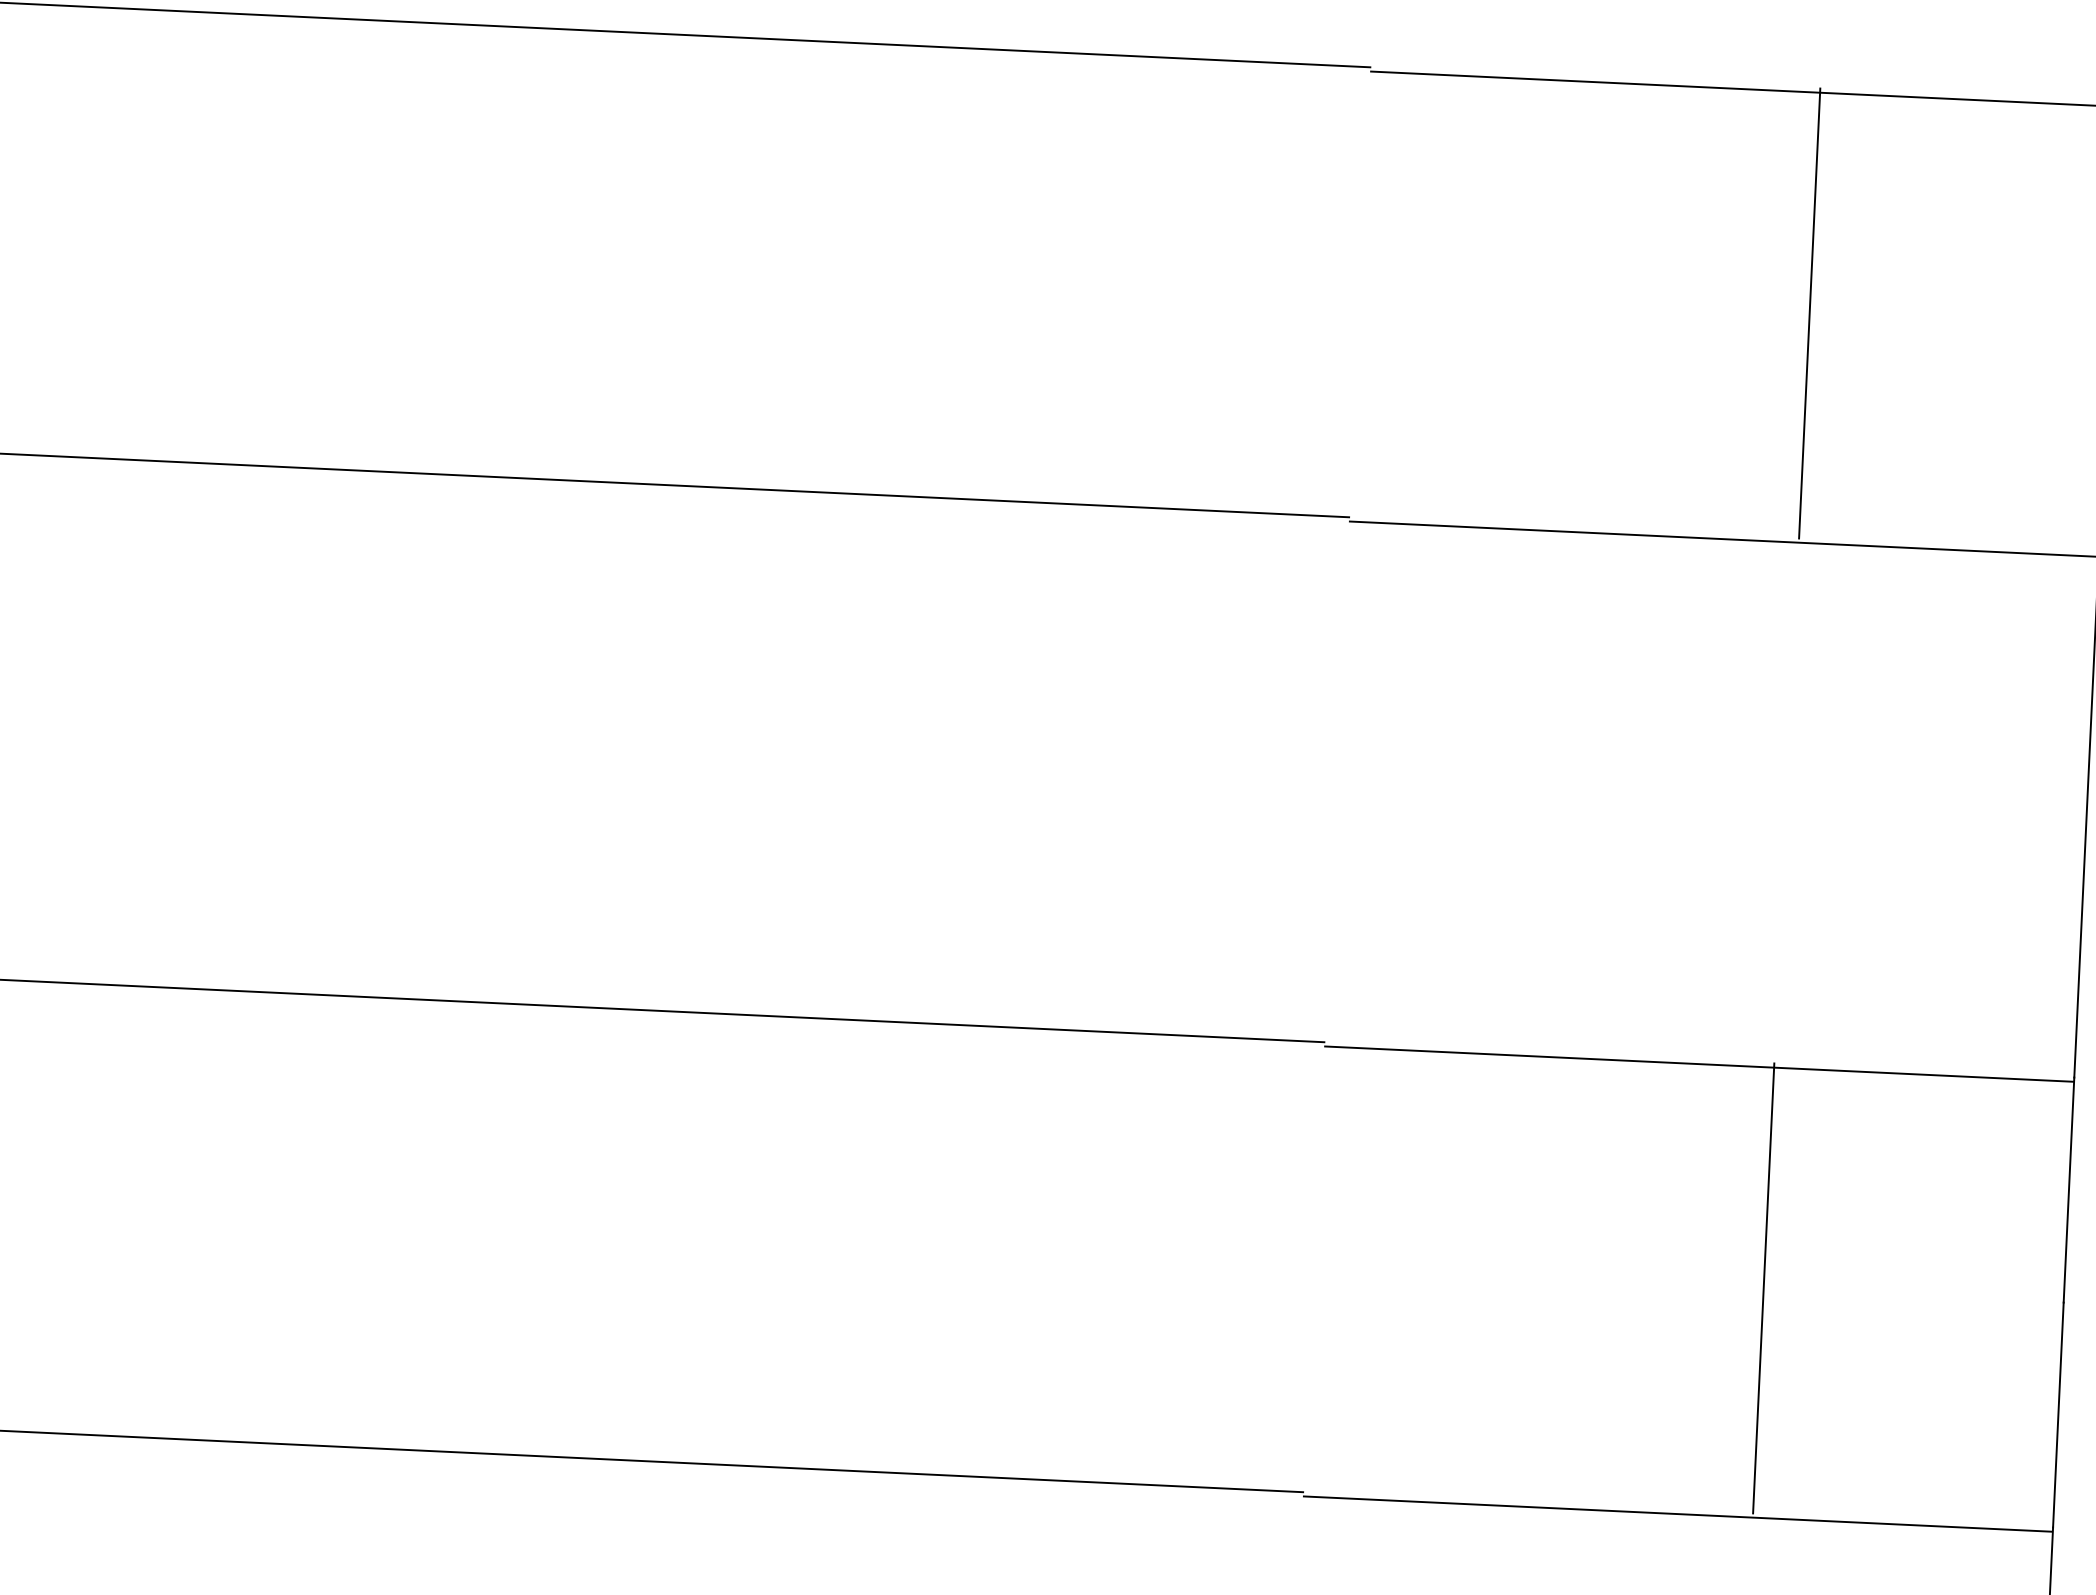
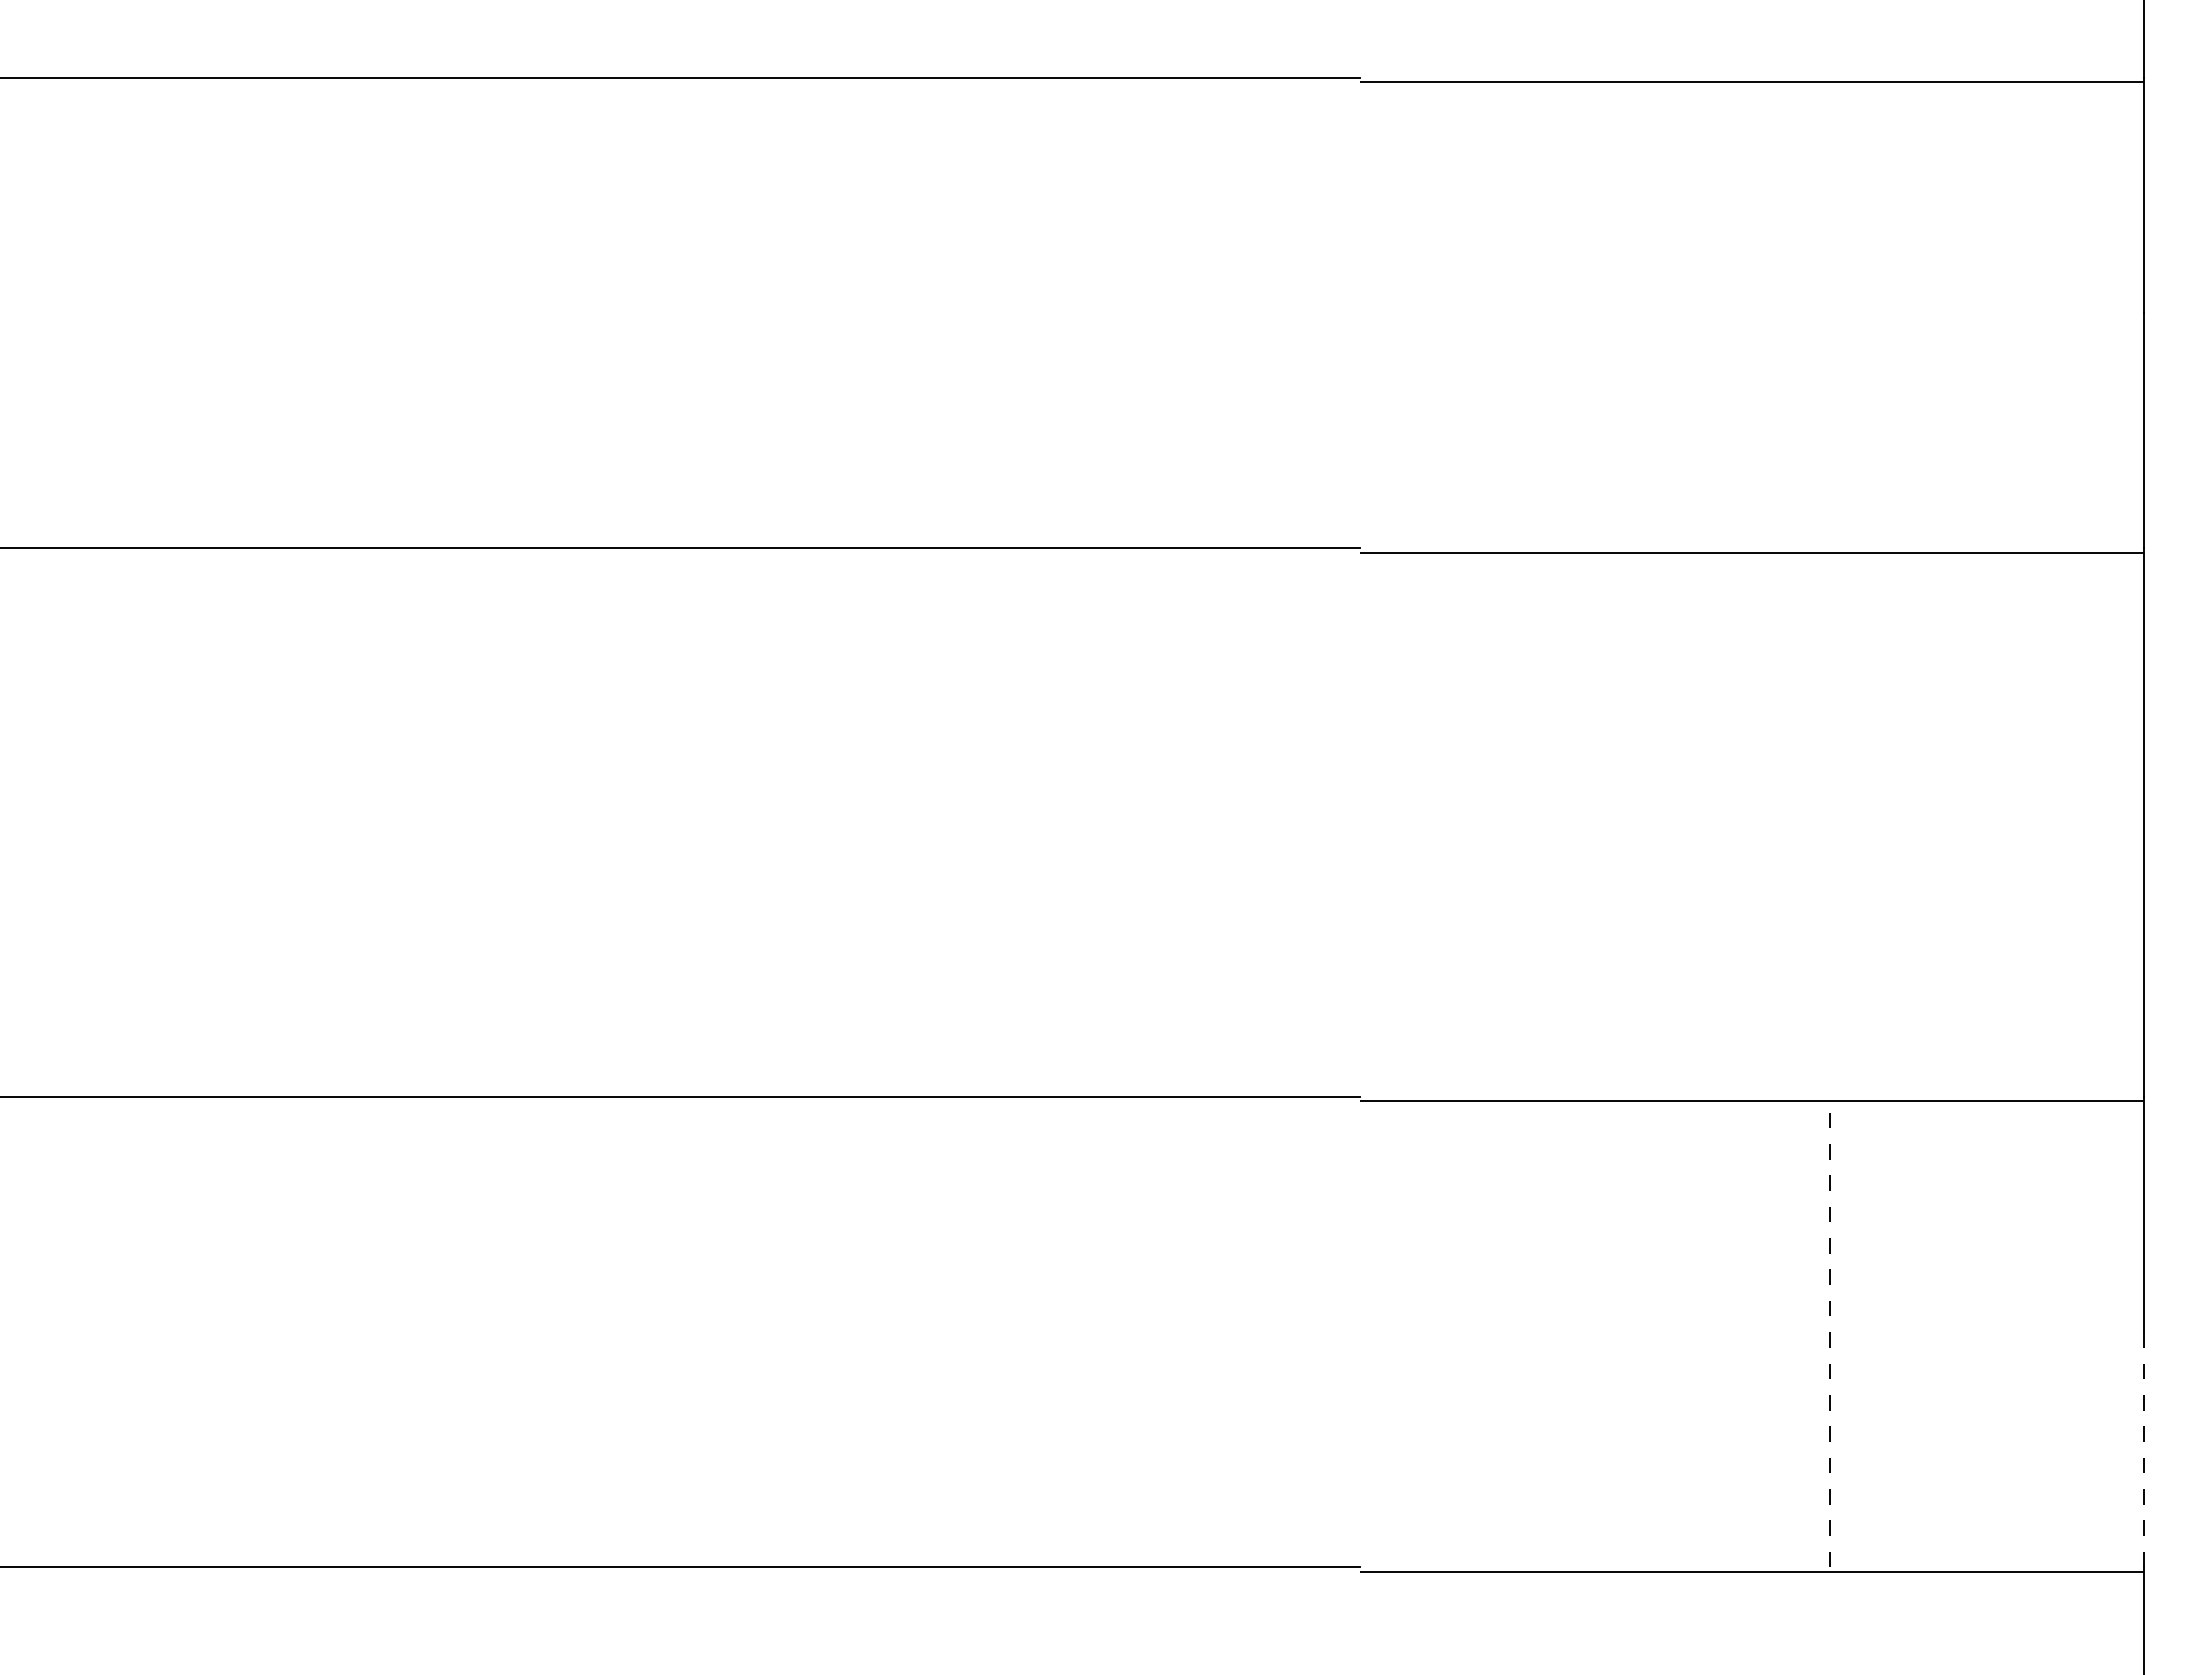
line: (1810, 313) -> (1830, 312), removed
line: (1764, 1287) -> (1830, 1331), solid -> dashed
line: (2058, 1414) -> (2143, 1449), solid -> dashed

